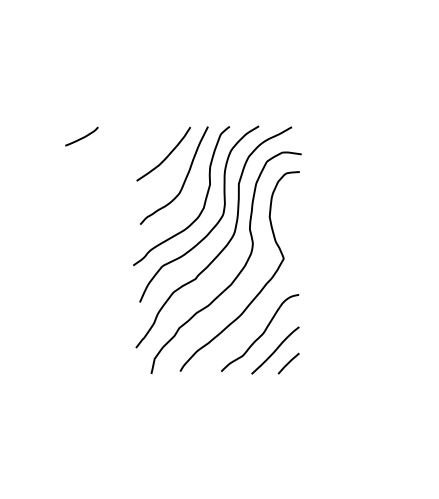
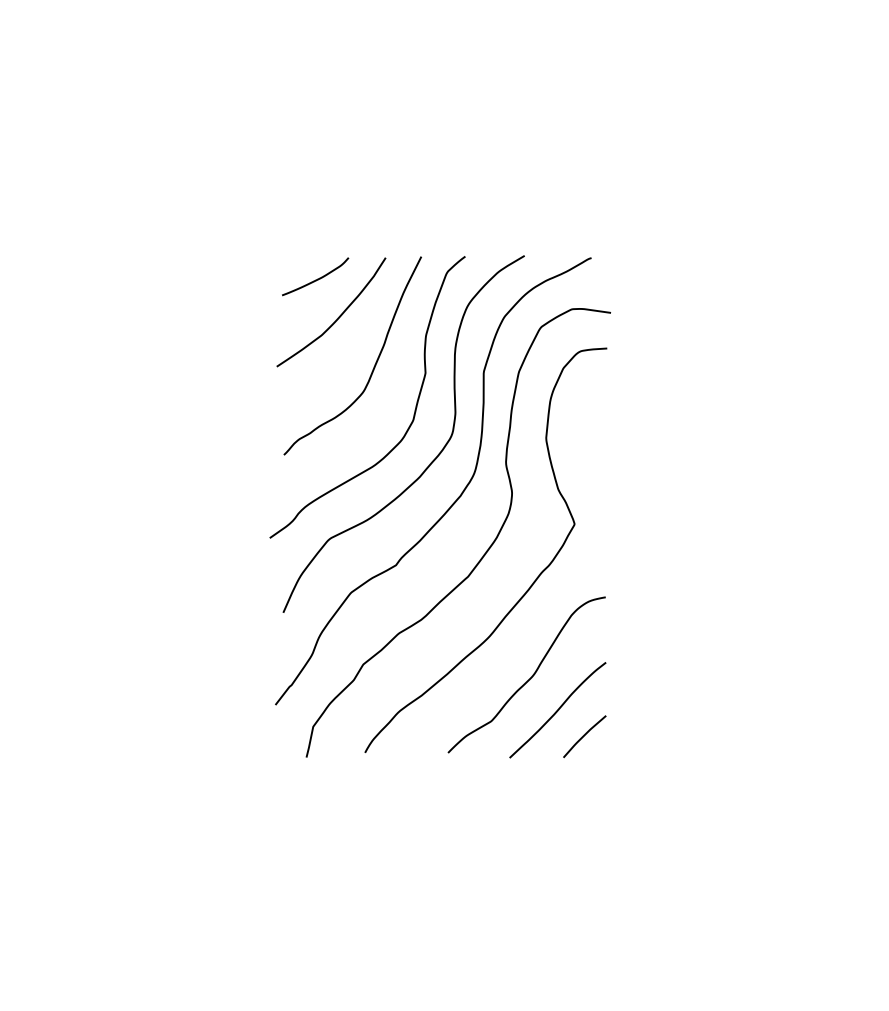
curve: (81, 137) -> (314, 278), moved

